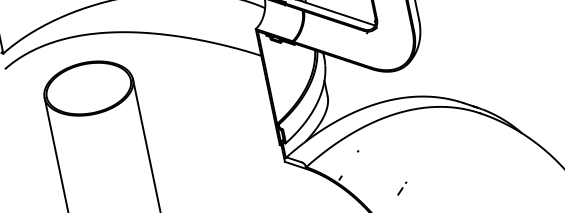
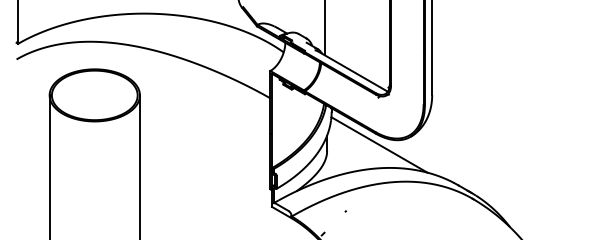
line: (377, 78) -> (379, 144), added

